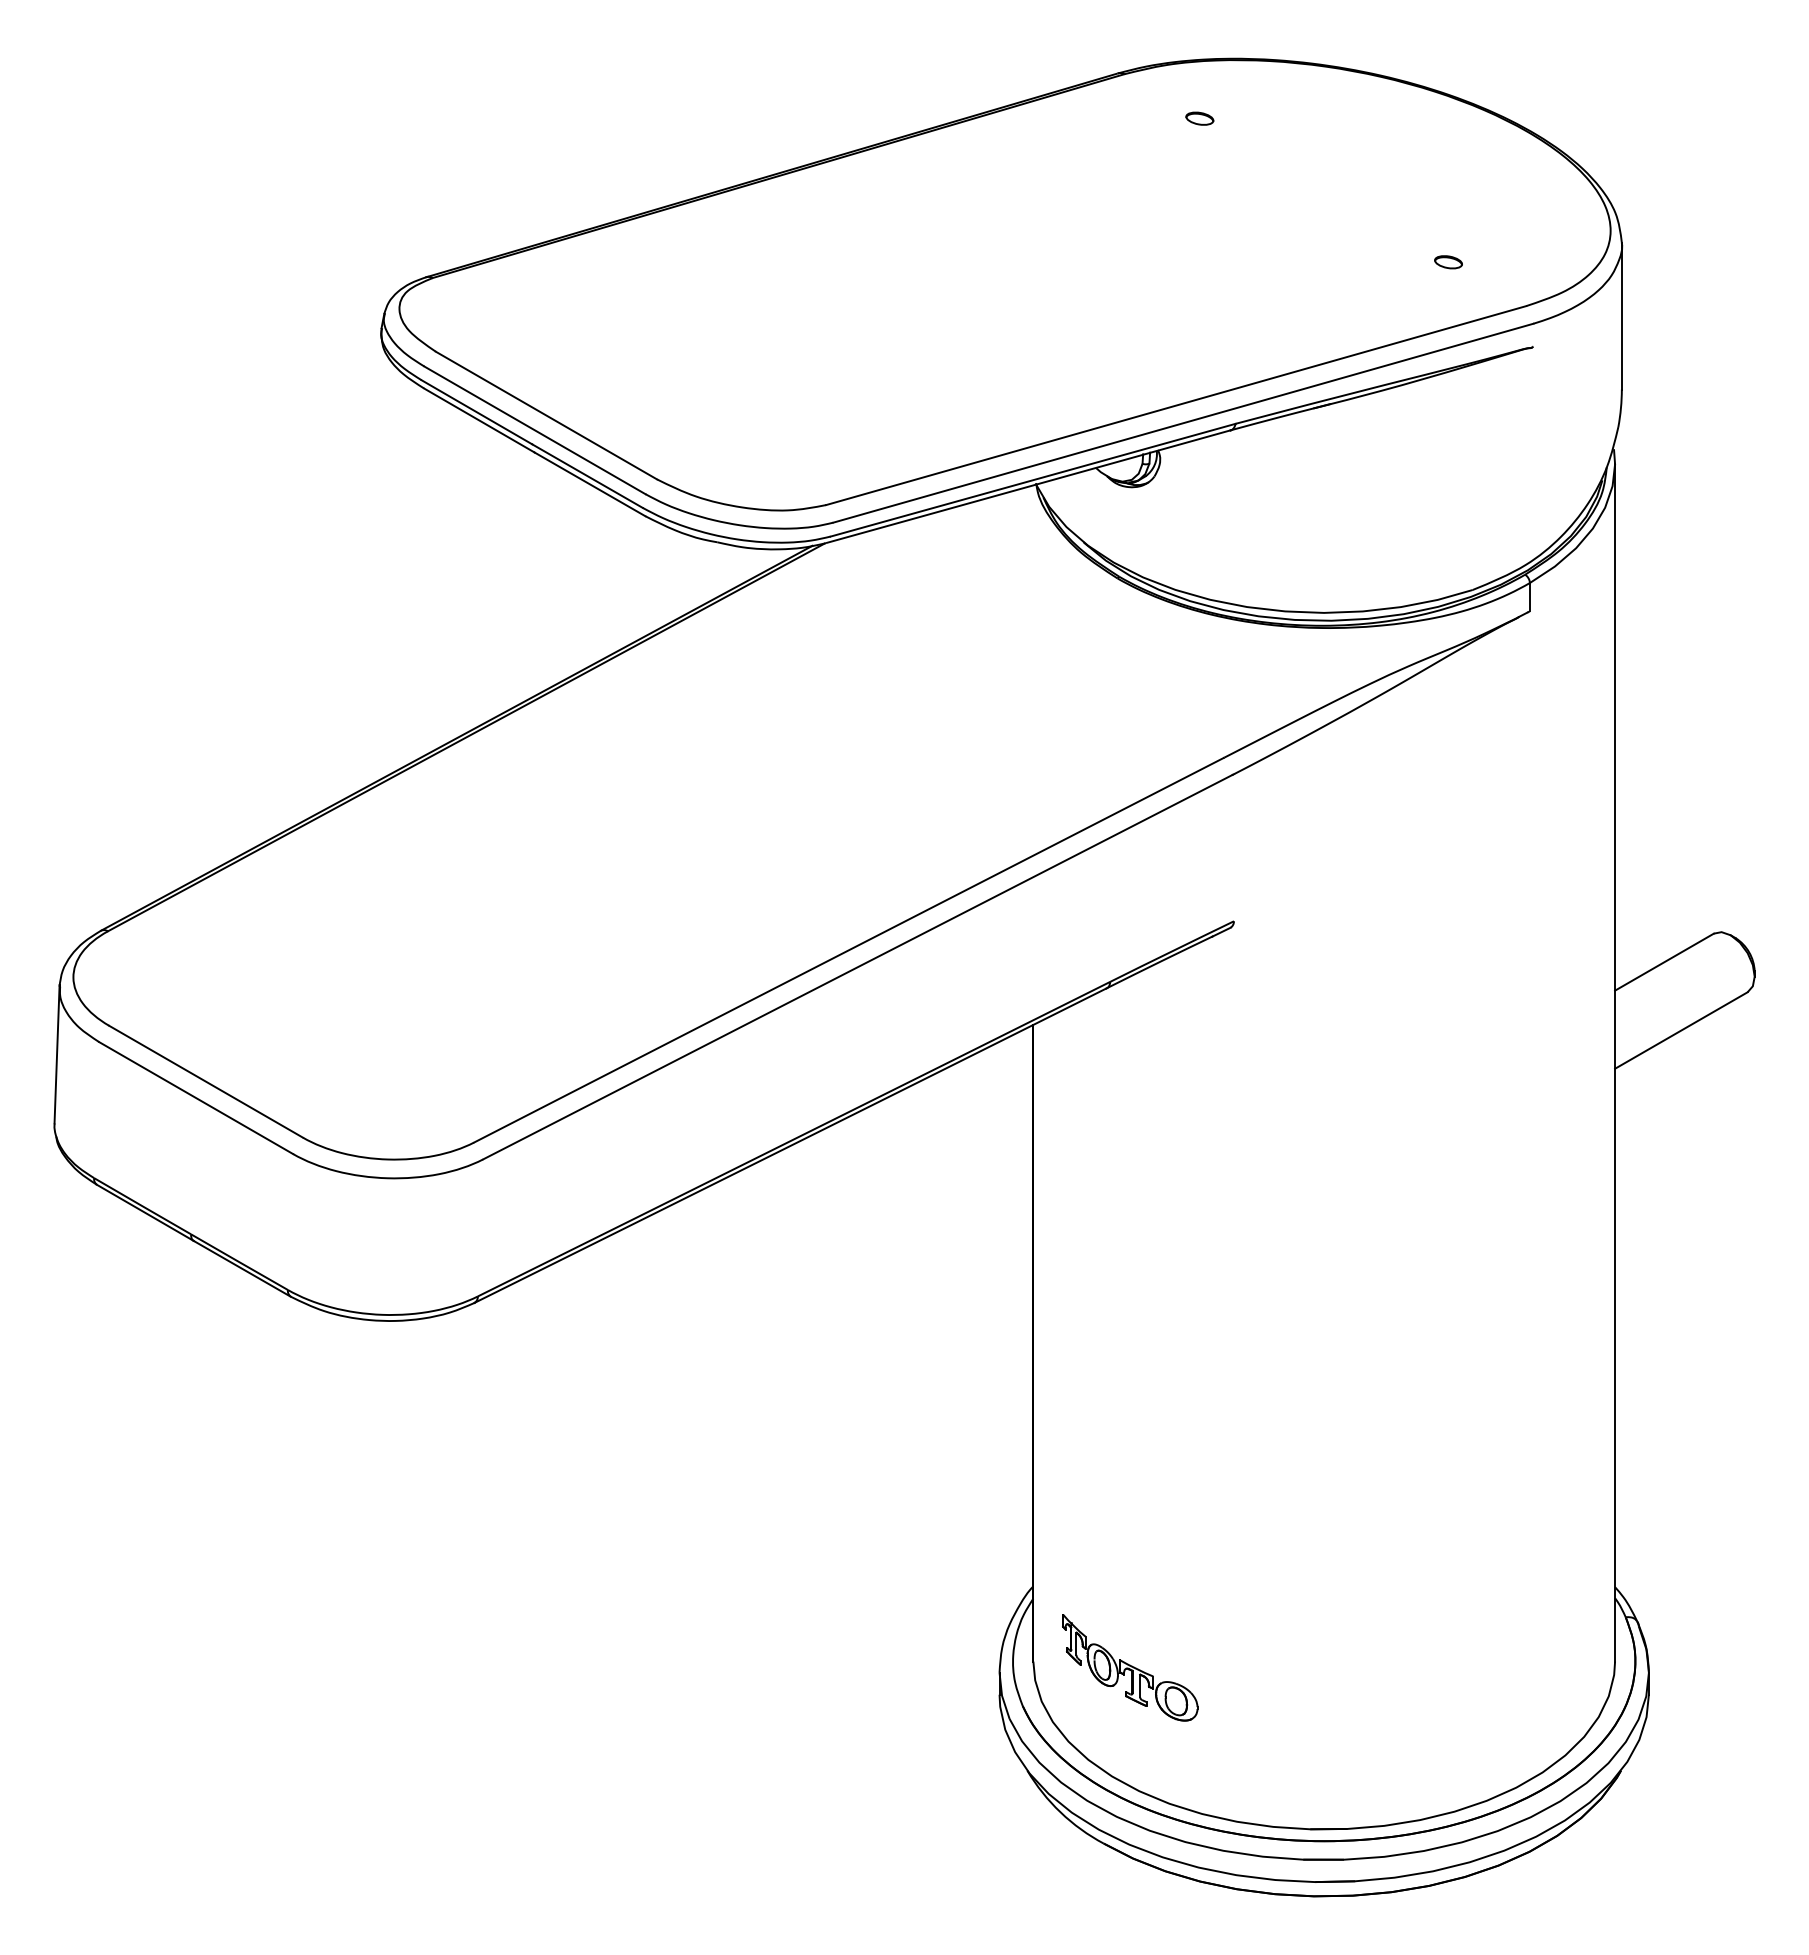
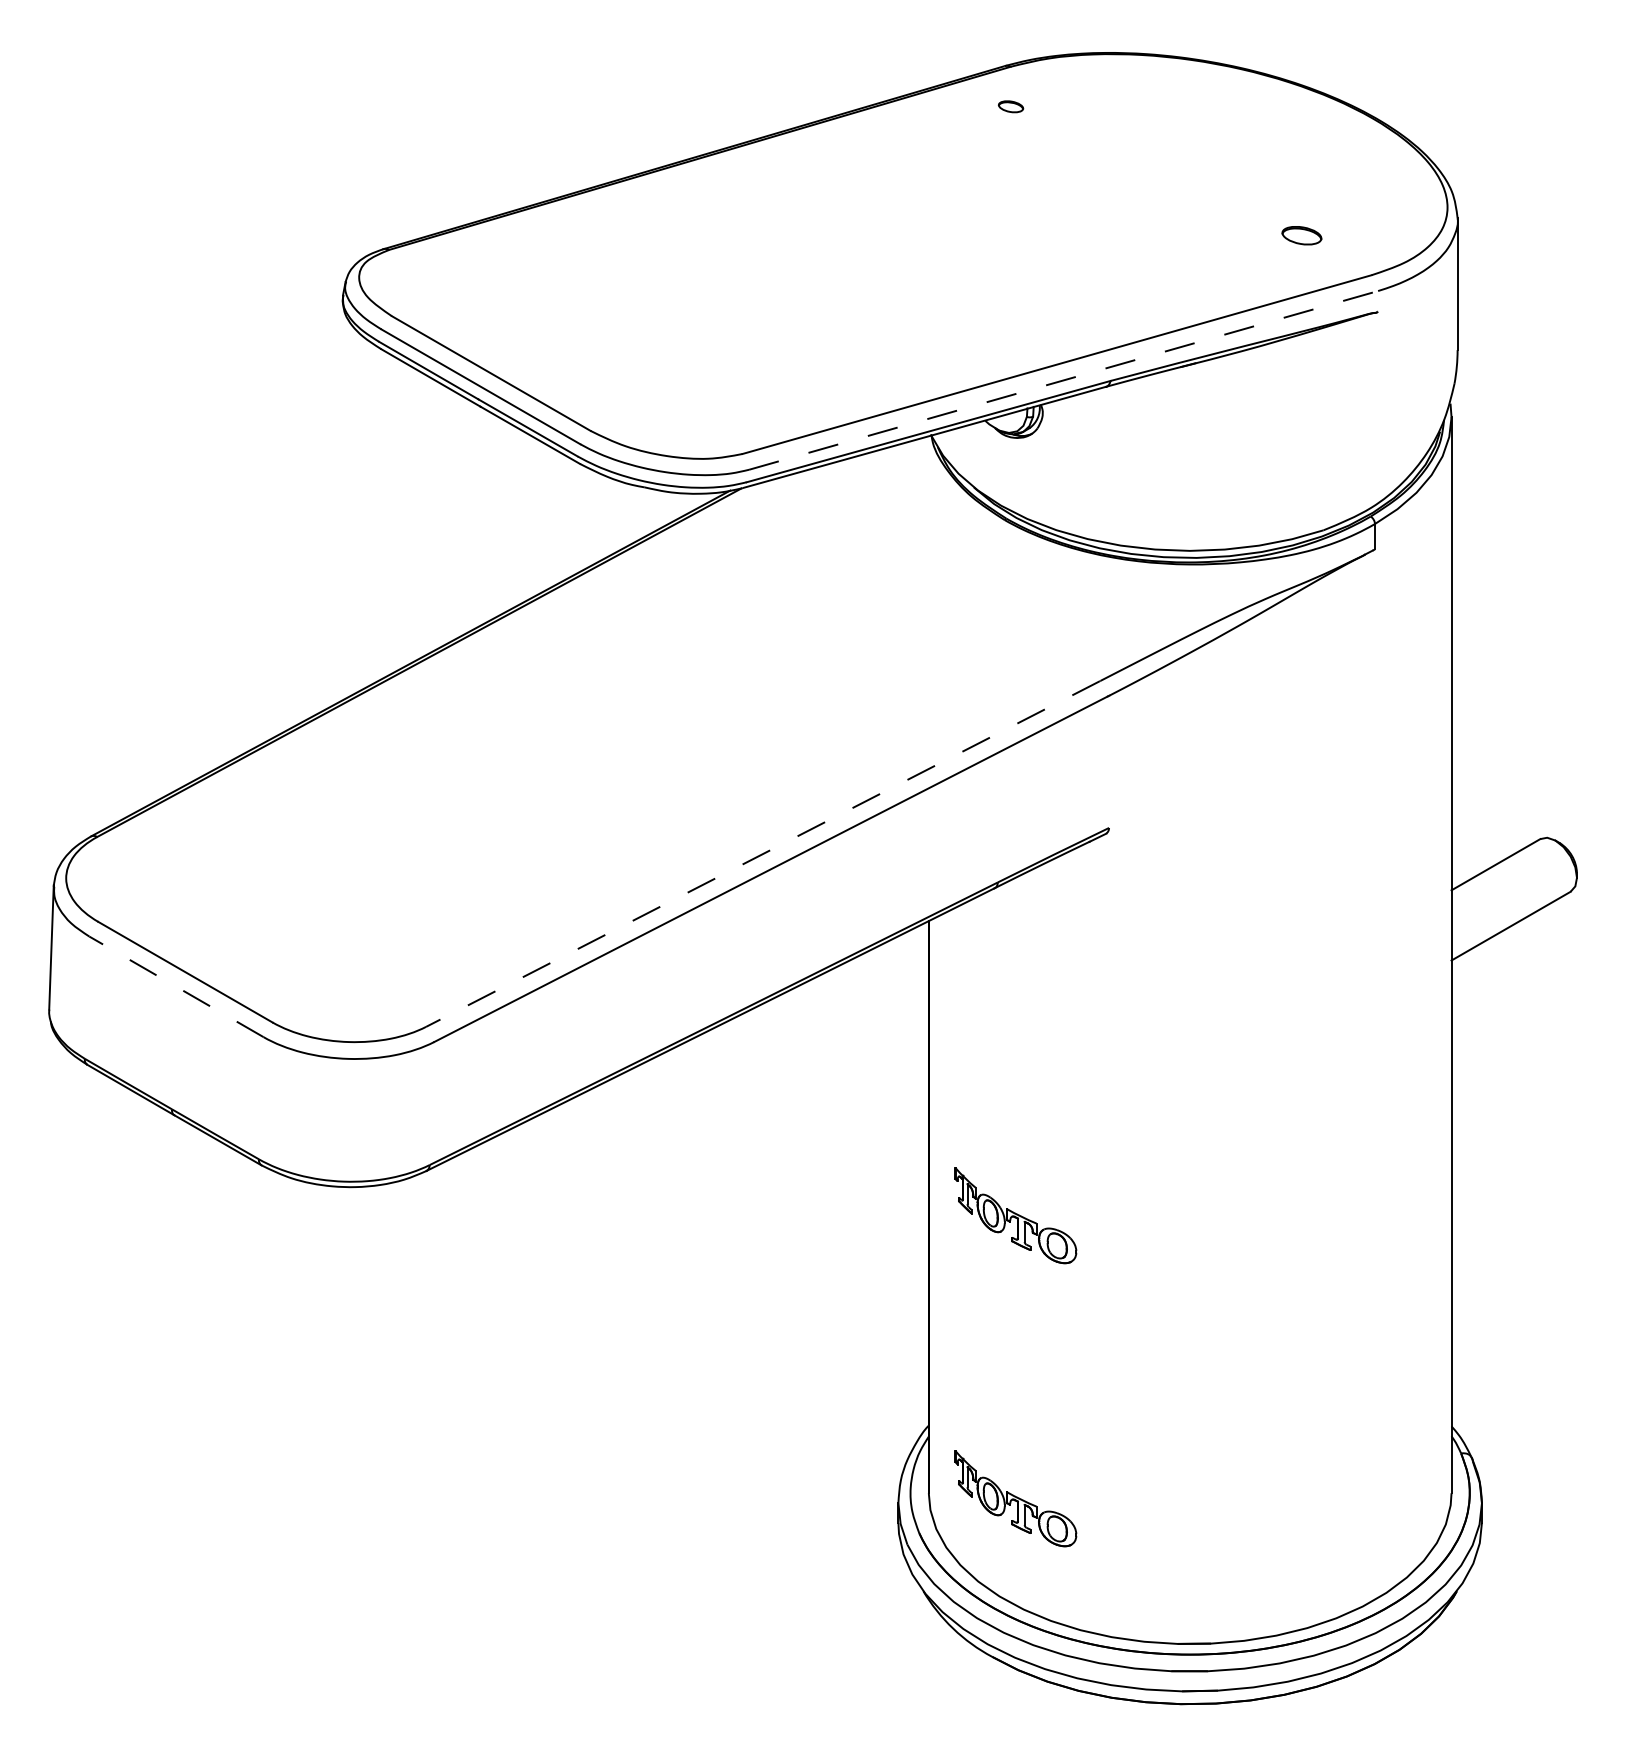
part: (1199, 118) -> (1010, 106), moved
part: (1448, 262) -> (1301, 236), size x1.6
line: (1183, 423) -> (1063, 380), solid -> dashed
line: (848, 950) -> (762, 854), solid -> dashed
line: (196, 1098) -> (176, 987), solid -> dashed
part: (1130, 1352) -> (1016, 1215), added

